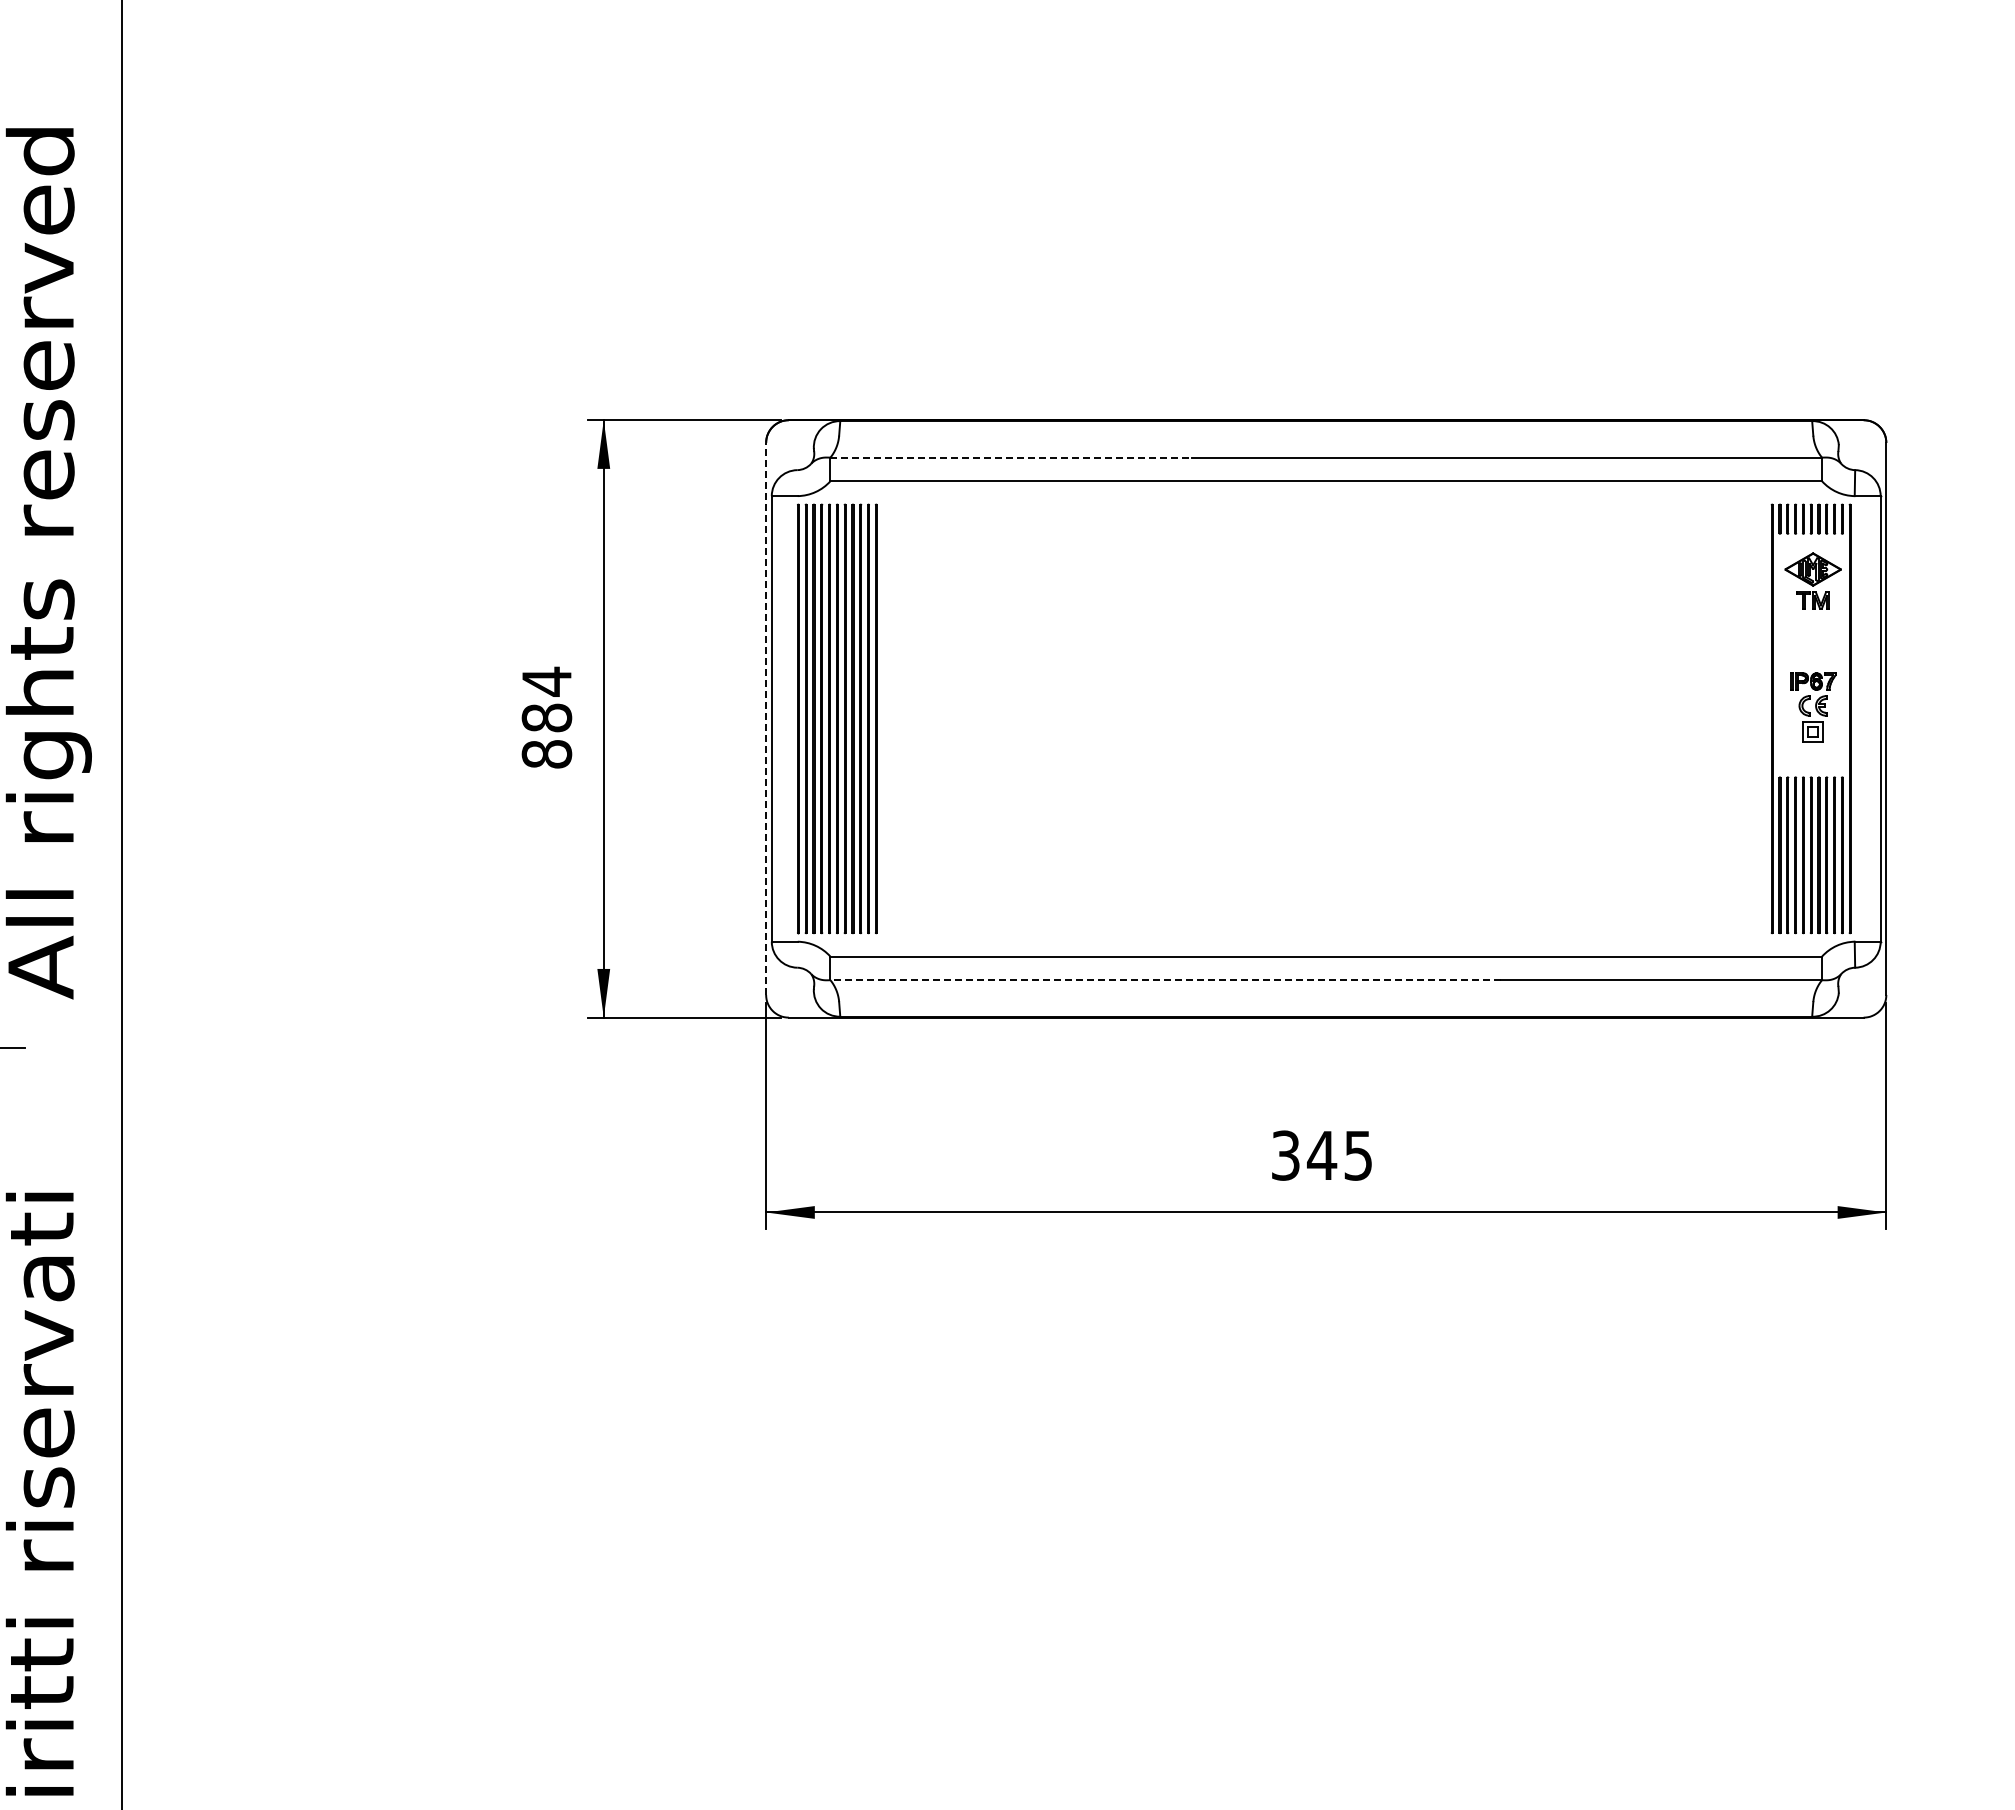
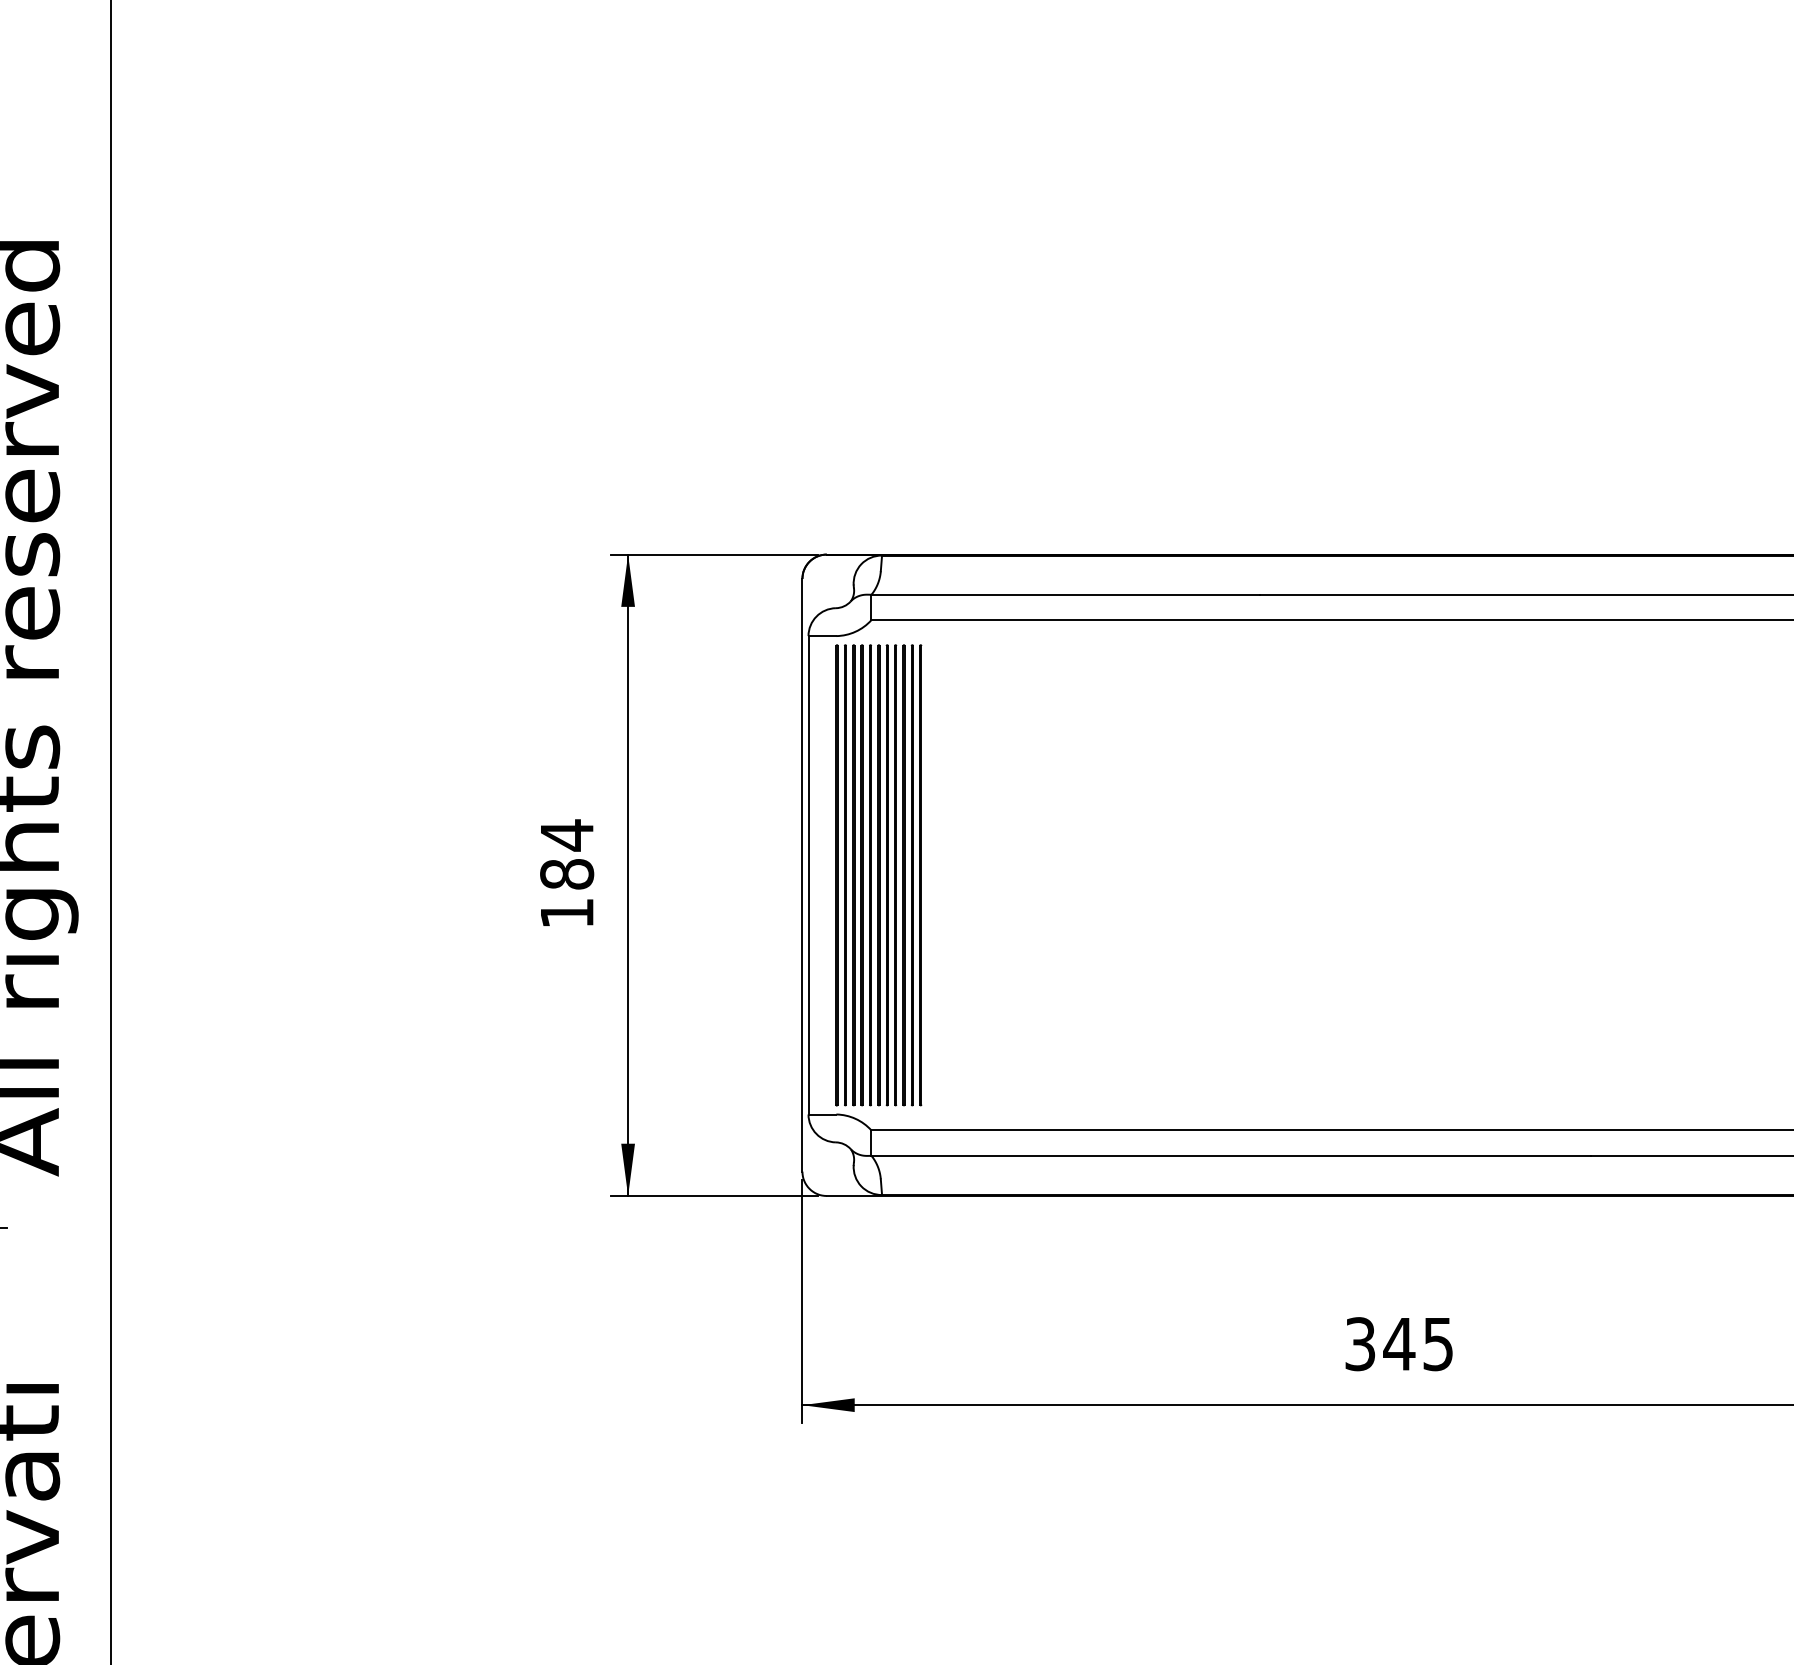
line: (1011, 457) -> (1065, 594), dashed -> solid
line: (766, 718) -> (802, 874), dashed -> solid
text: (546, 754) -> (566, 913), 884 -> 184
line: (1165, 980) -> (1231, 1156), dashed -> solid

